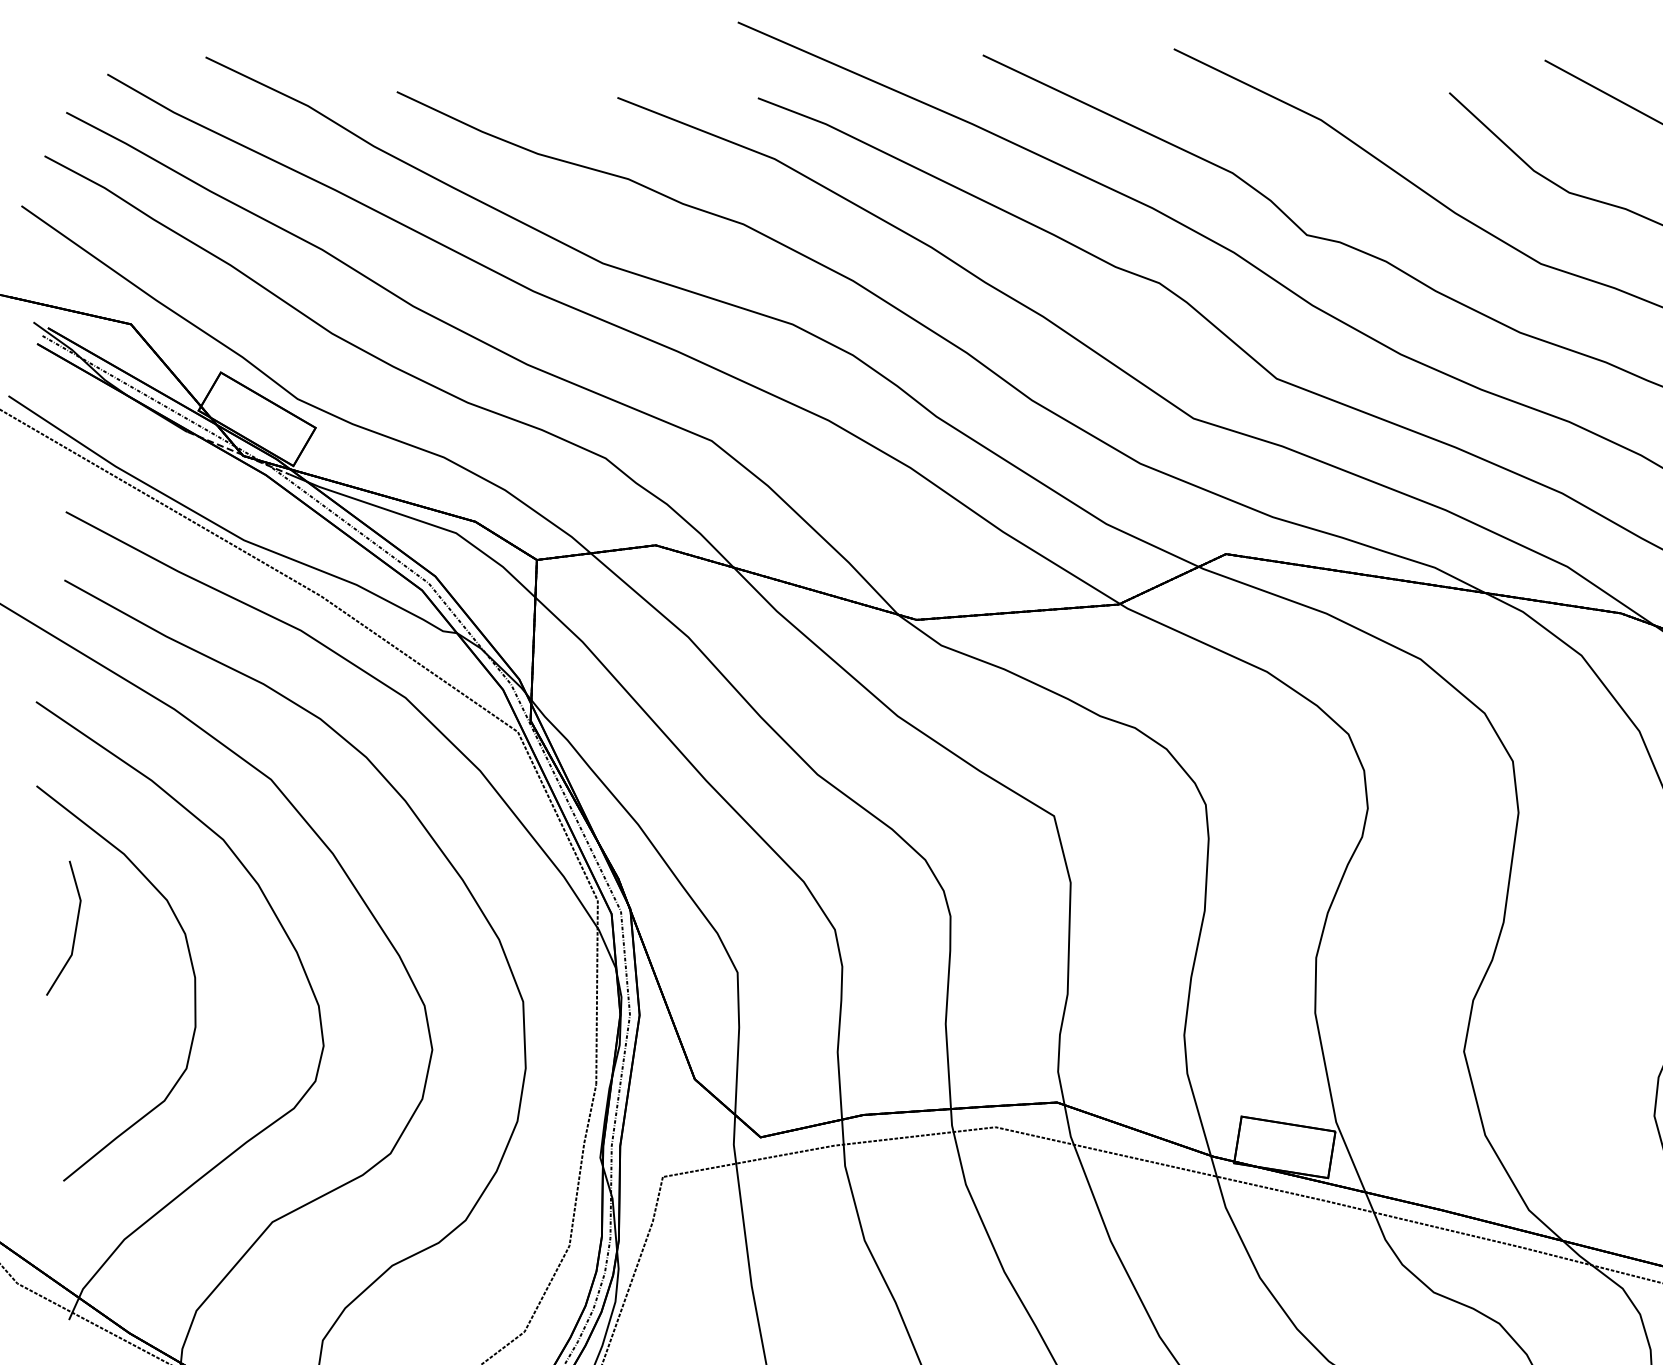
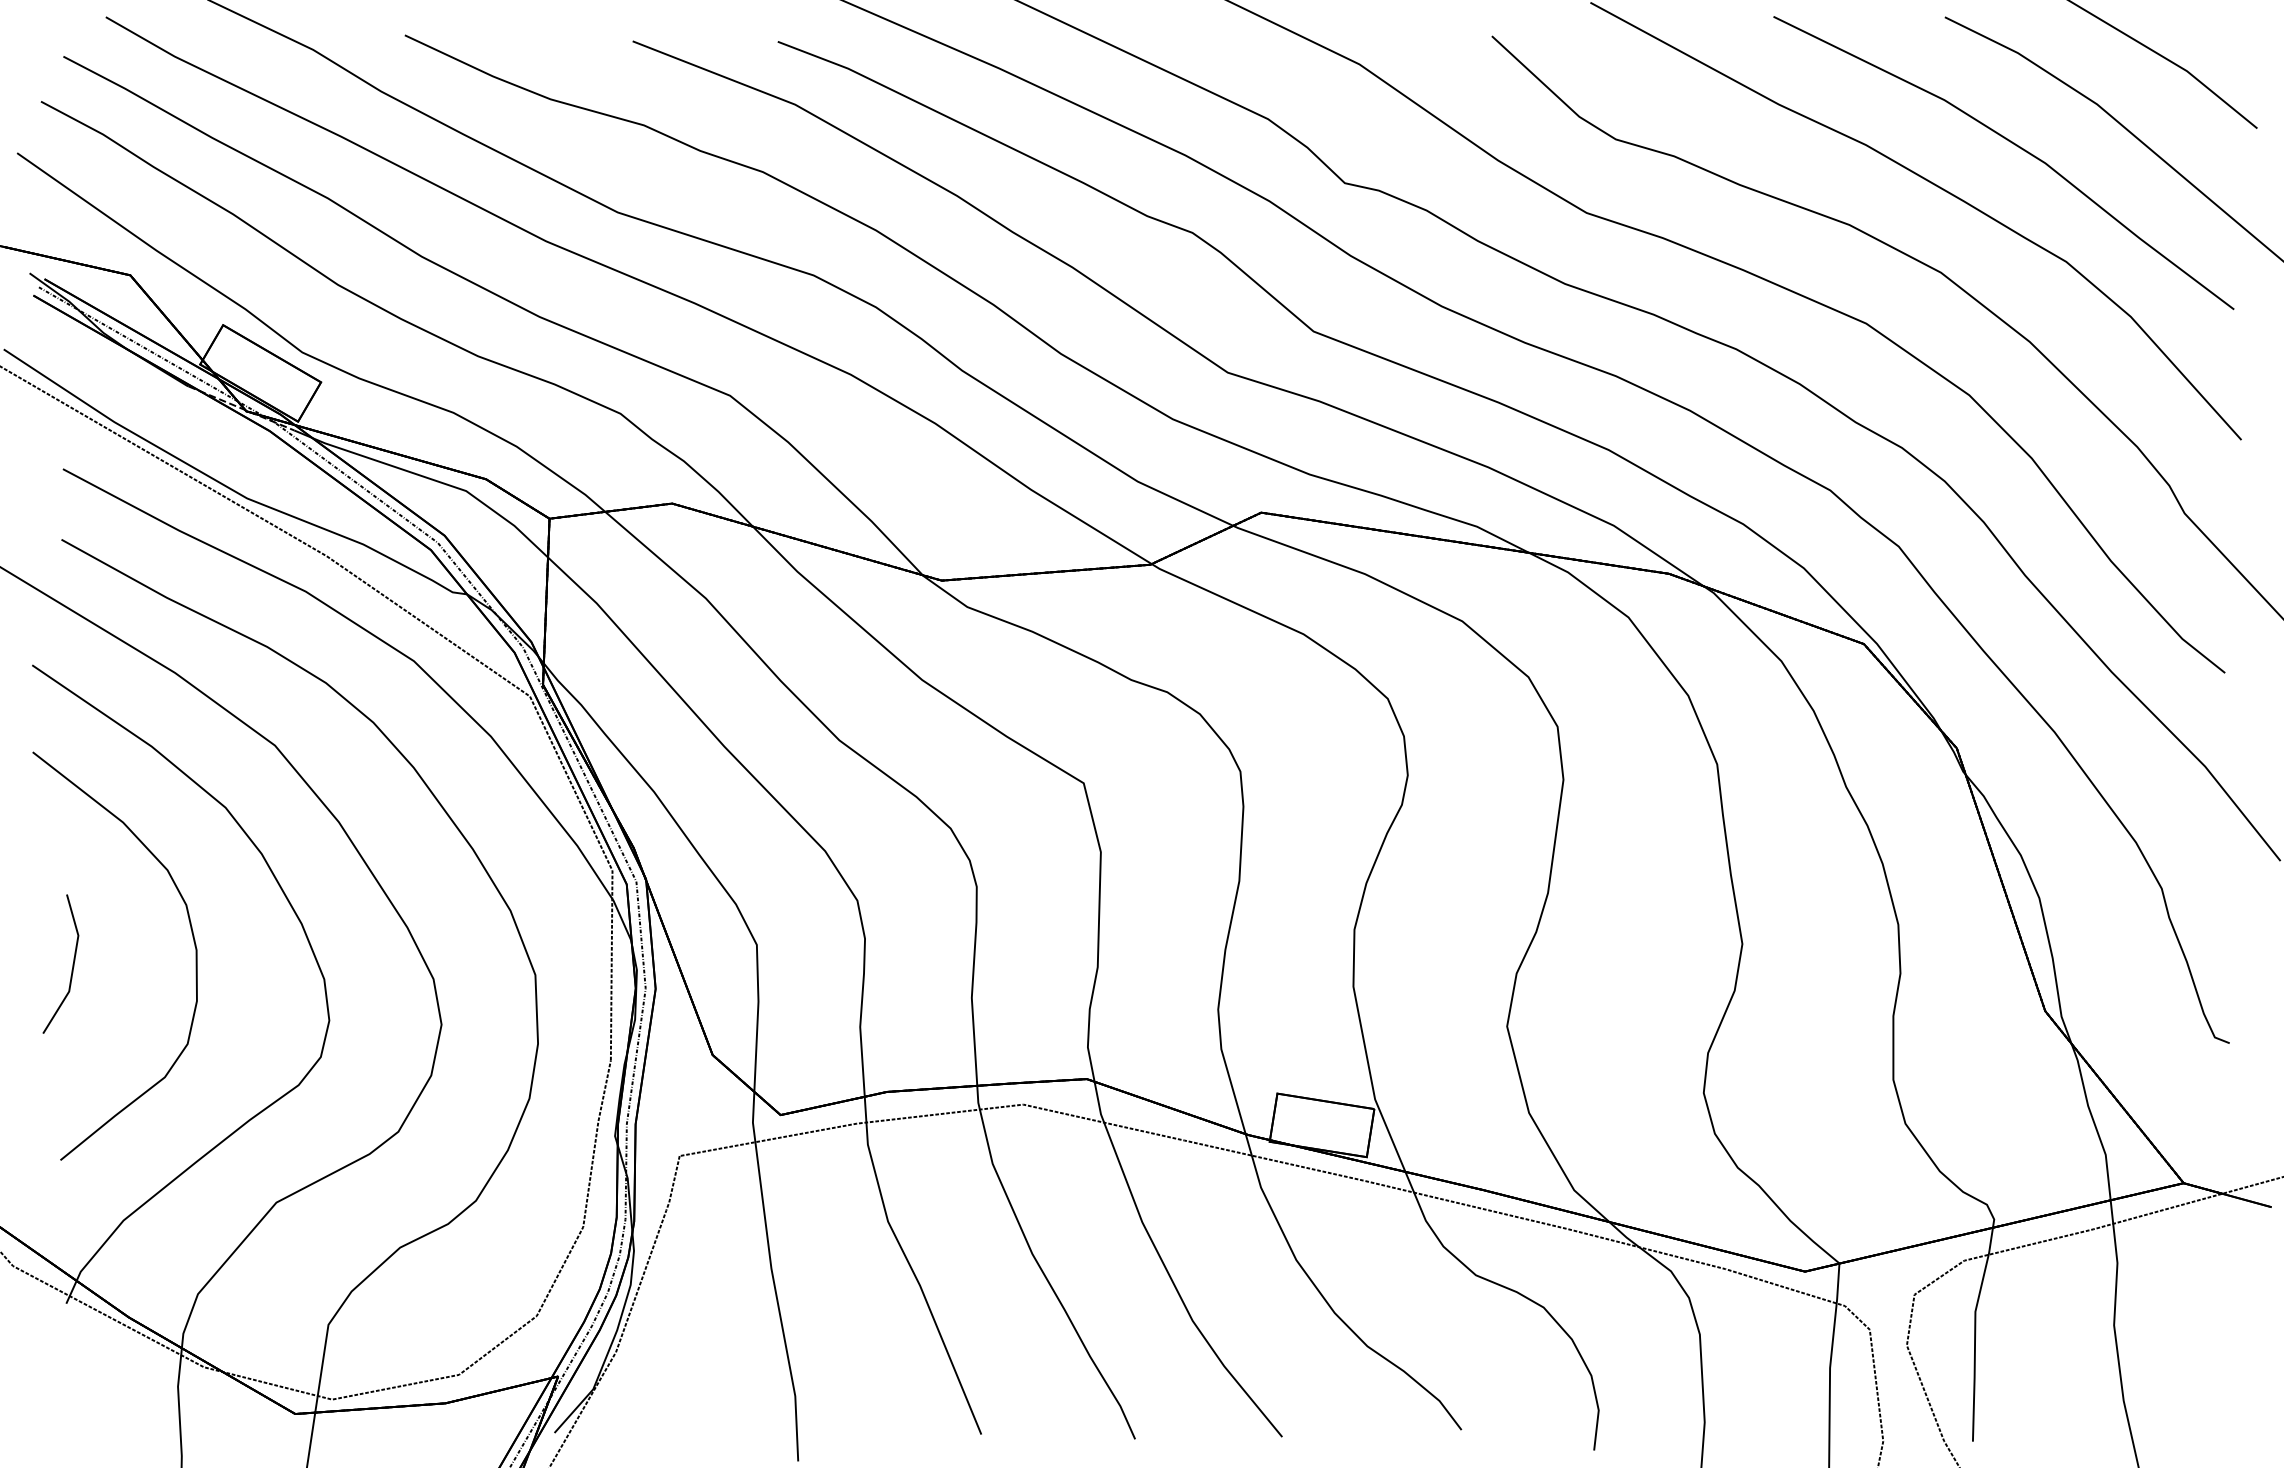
part: (75, 927) -> (72, 963), moved

